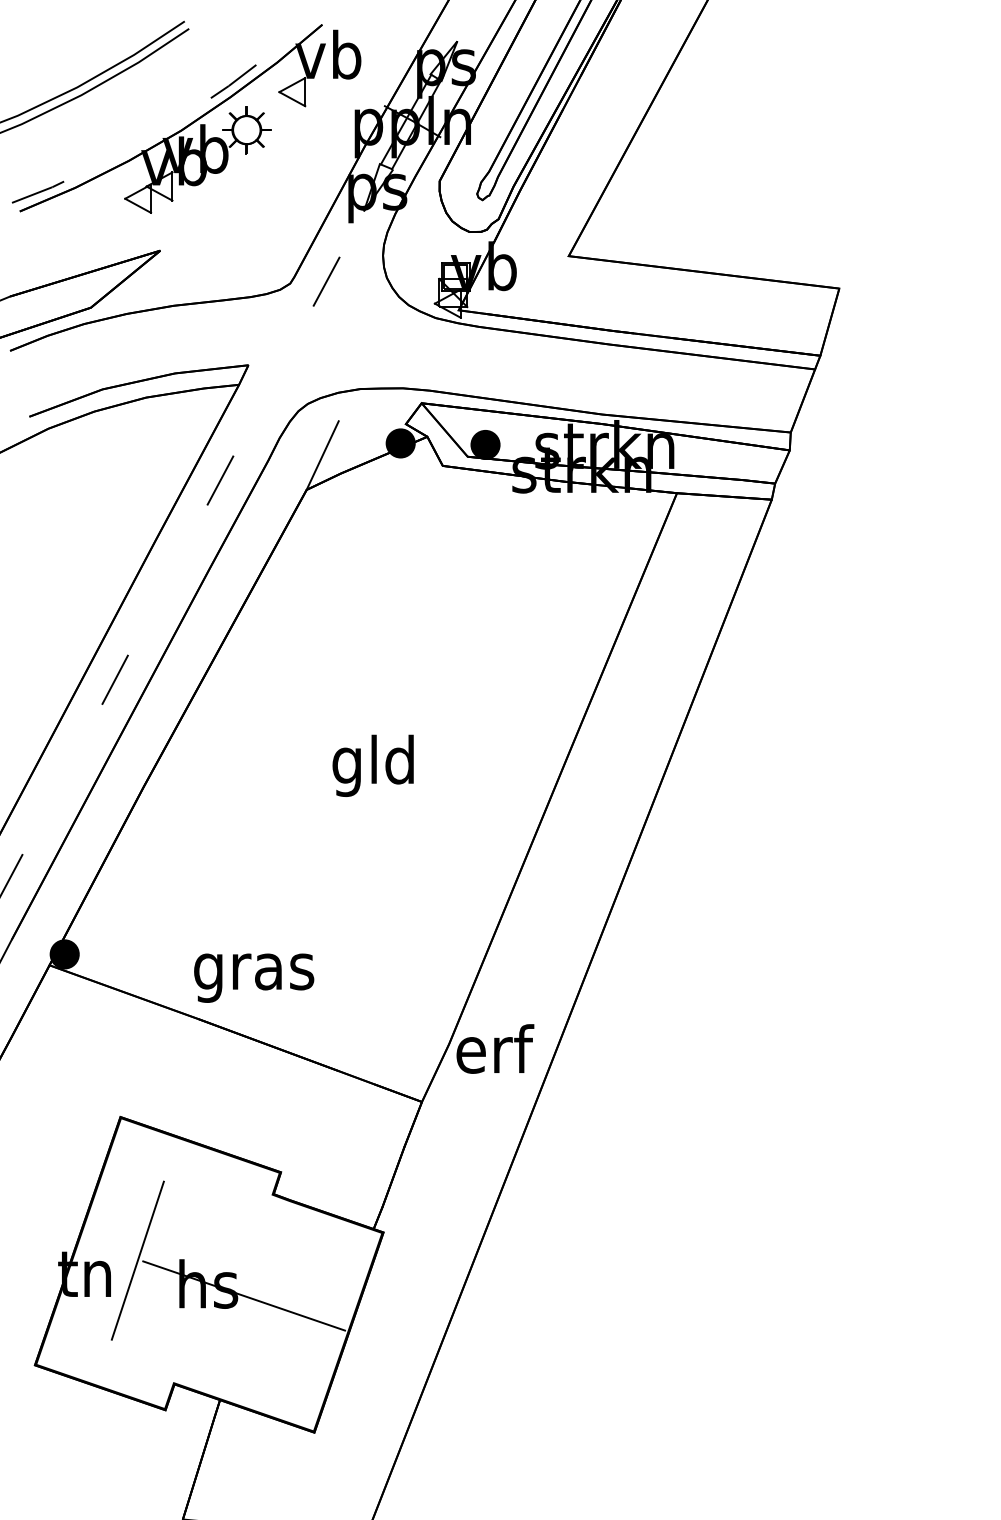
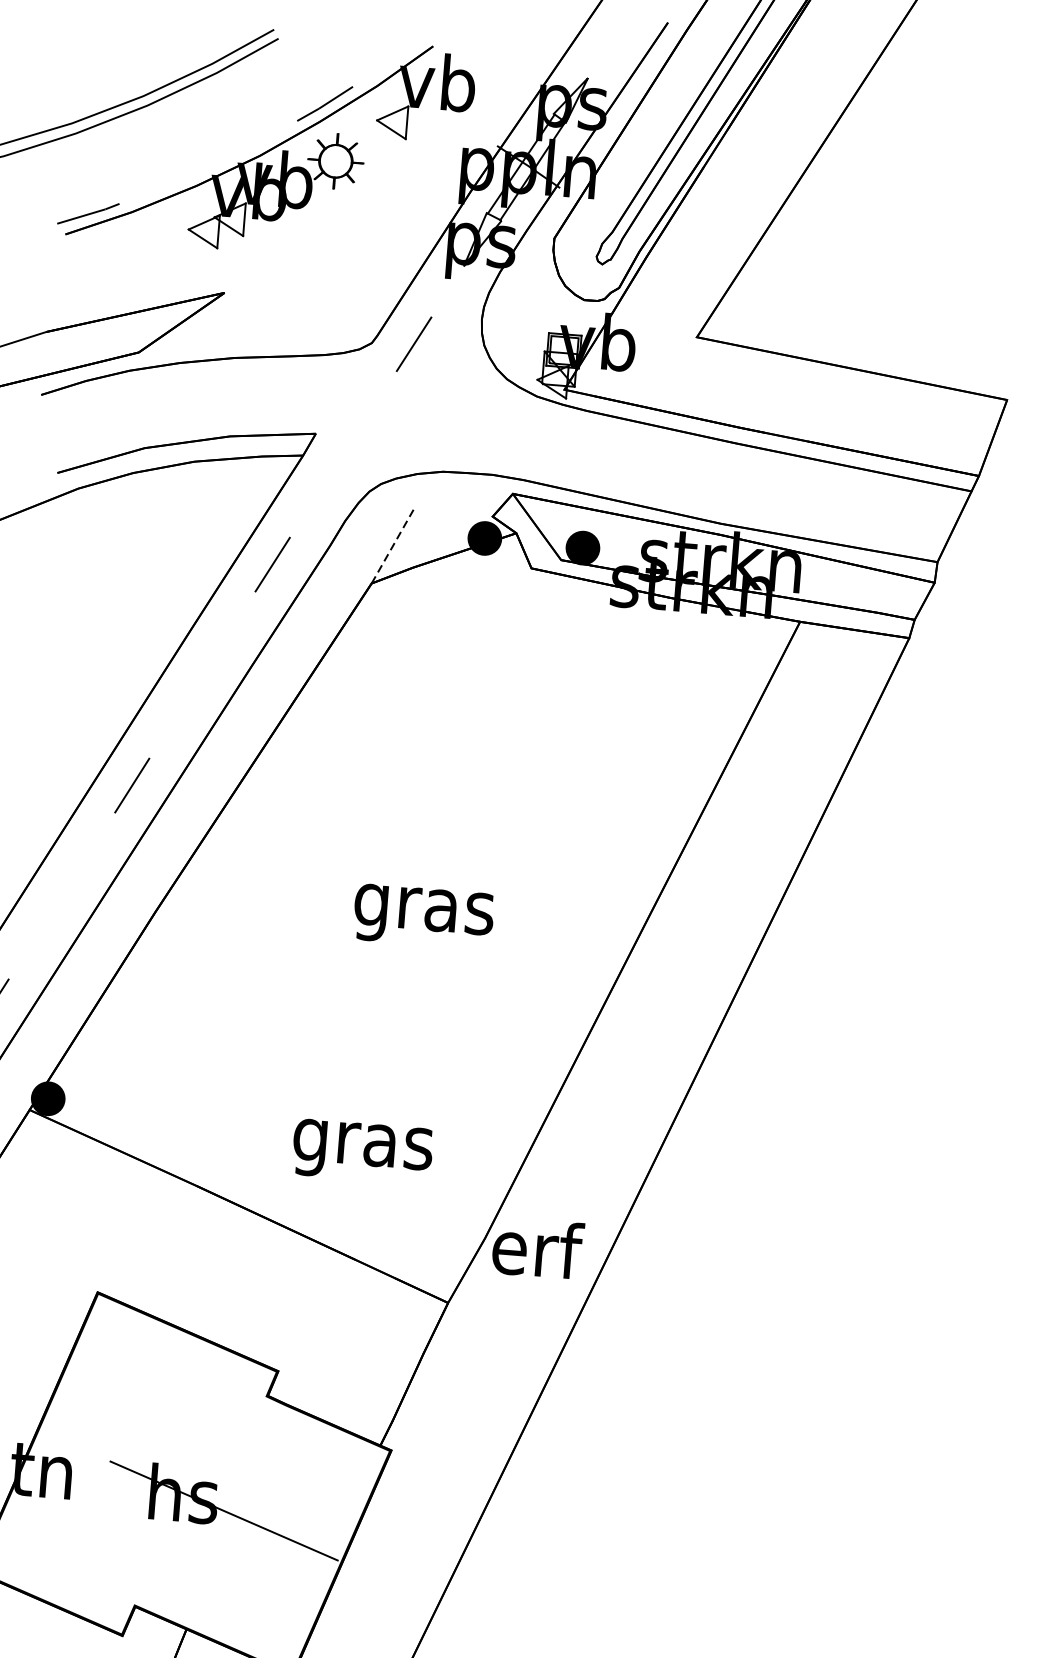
line: (322, 455) -> (393, 545), solid -> dashed
text: (374, 765) -> (424, 908), gld -> gras
text: (254, 977) -> (363, 1151), moved
line: (137, 1260) -> (103, 1459), removed

